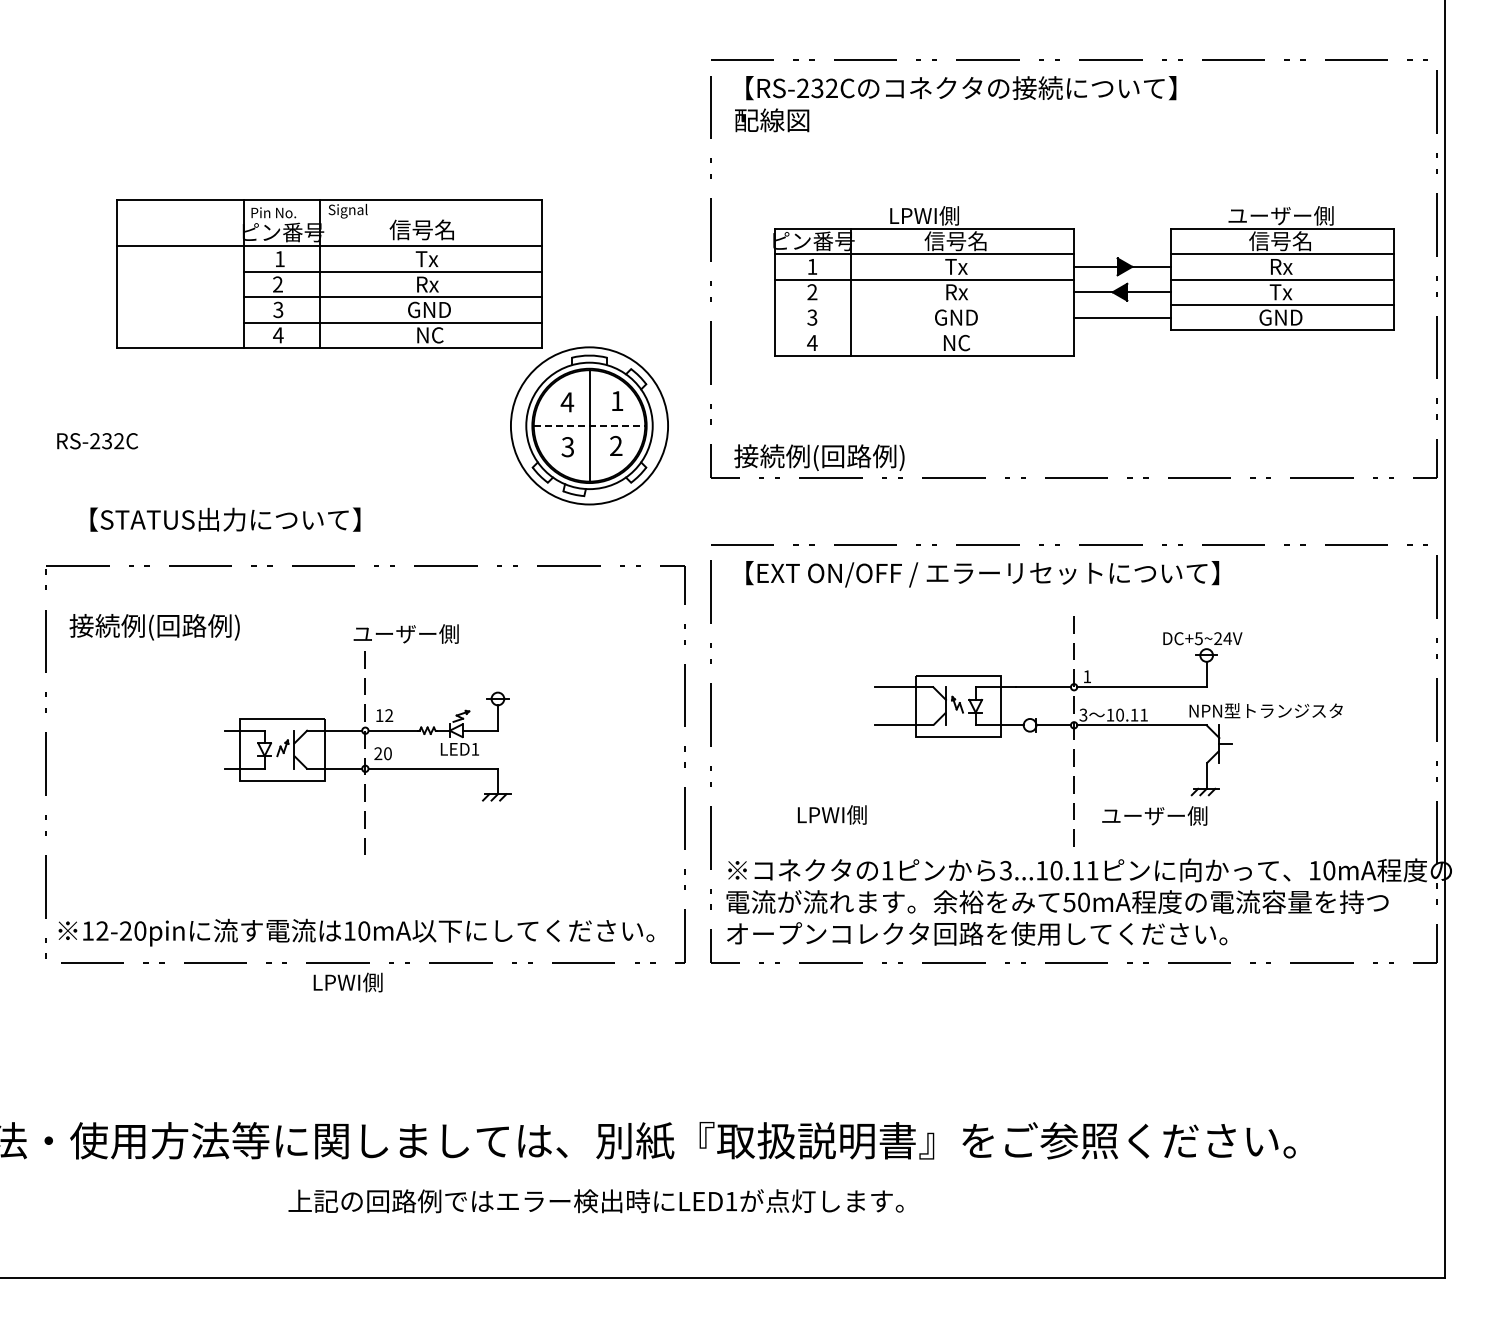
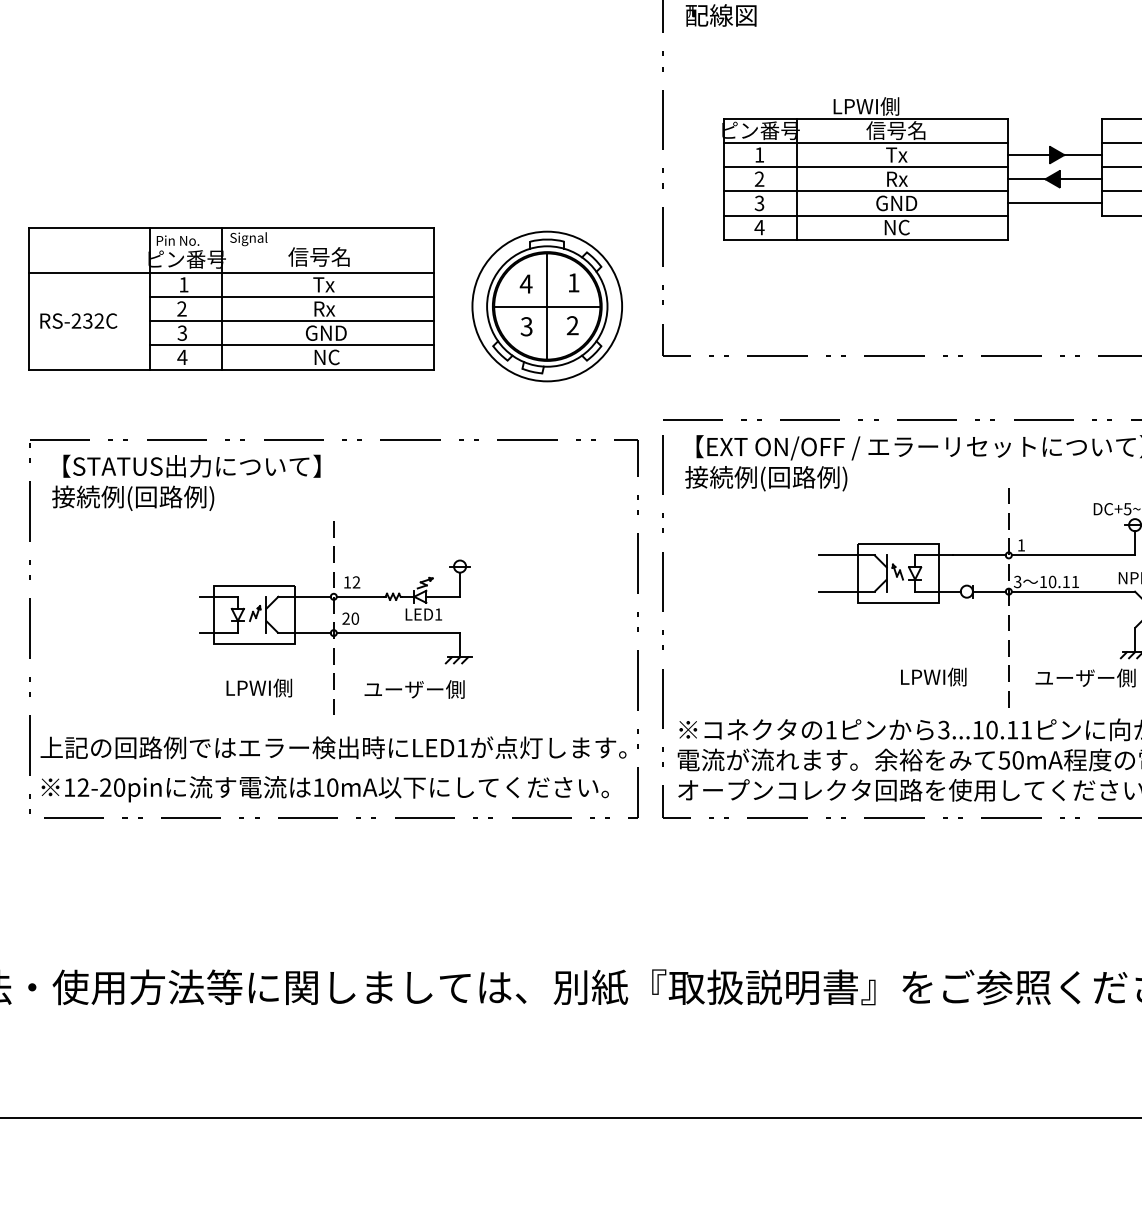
part: (329, 273) -> (231, 298), moved
line: (924, 304) -> (866, 190), added
line: (924, 330) -> (866, 215), added
line: (589, 425) -> (547, 306), dashed -> solid
text: (819, 457) -> (766, 478), moved
text: (225, 519) -> (192, 466), moved
text: (405, 633) -> (413, 688), moved
text: (831, 814) -> (932, 676), moved
text: (347, 982) -> (258, 688), moved
text: (595, 1201) -> (332, 748), moved

